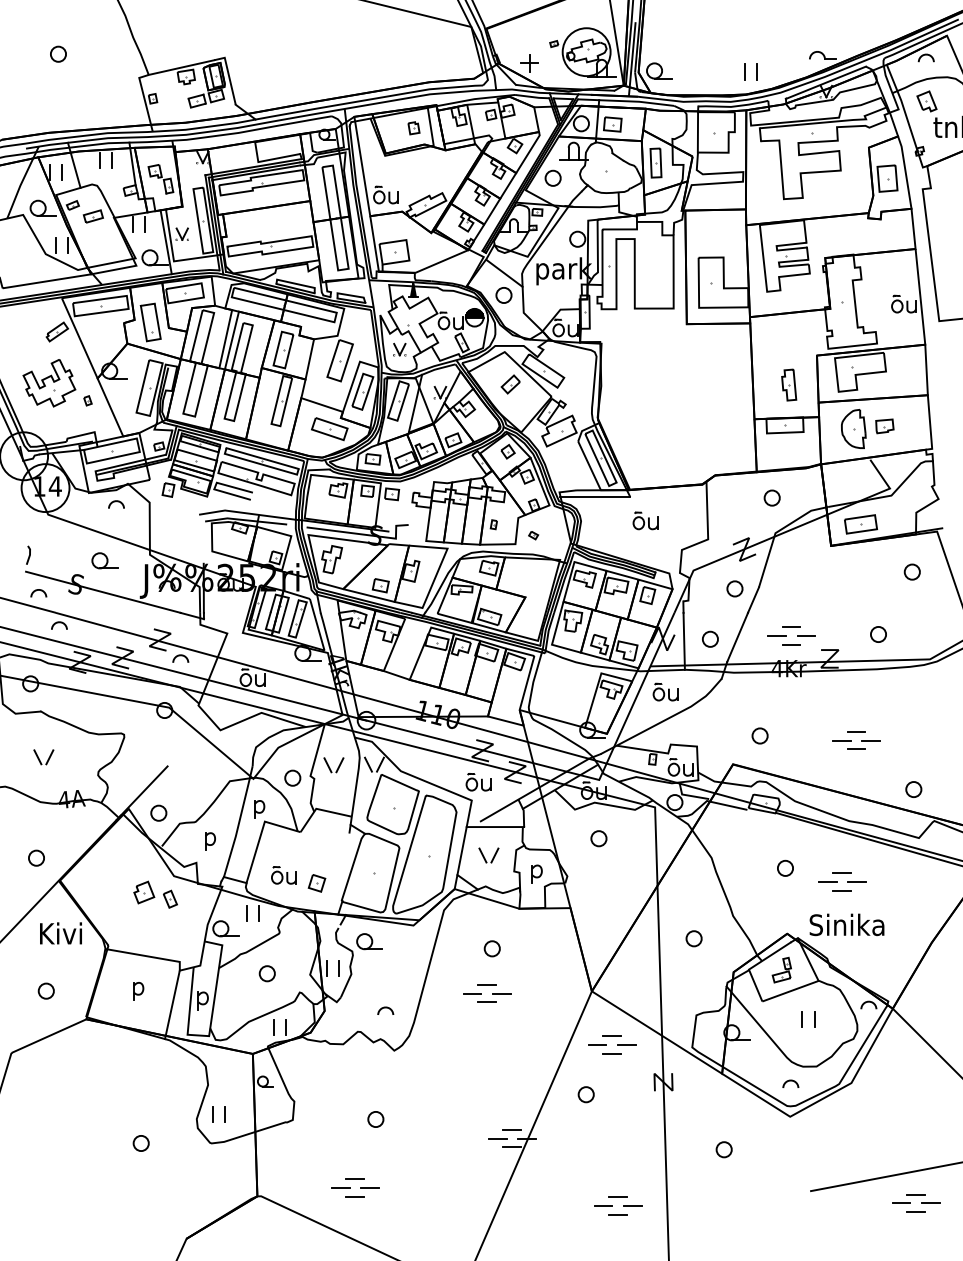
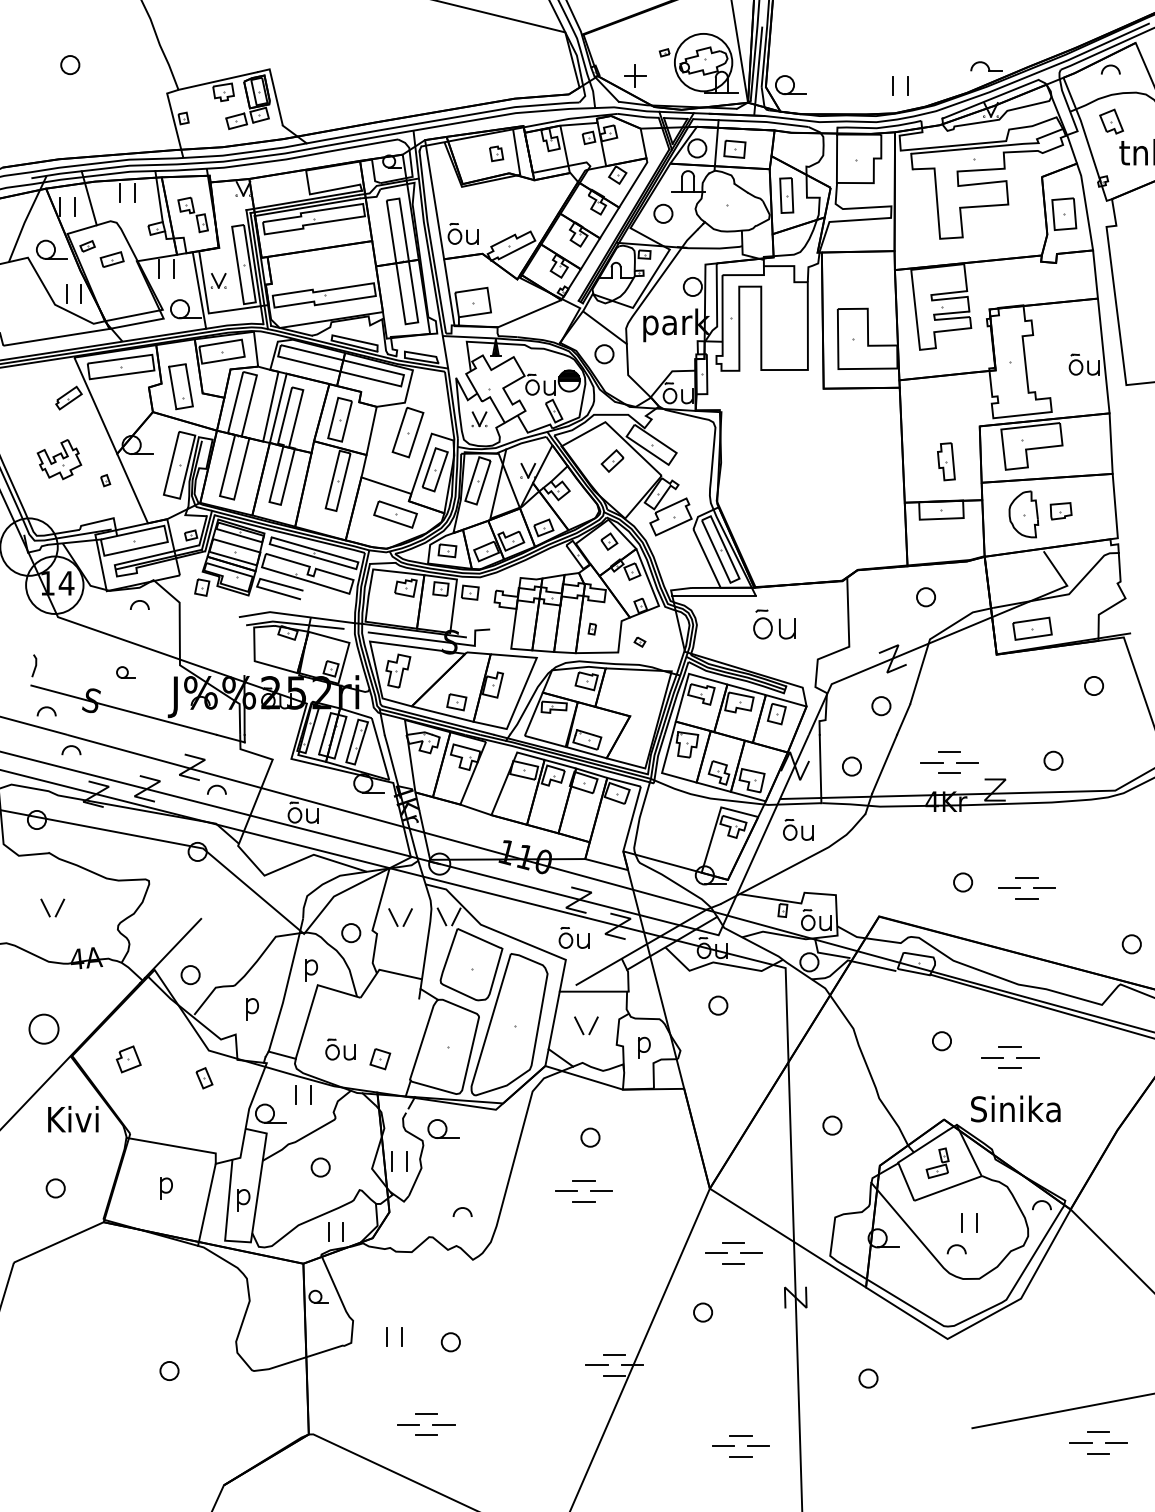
part: (49, 383) -> (59, 459), size x0.7
part: (645, 520) -> (774, 624), size x1.4
part: (104, 560) -> (125, 672), size x0.6
part: (759, 735) -> (962, 881), moved
part: (913, 789) -> (1131, 944), moved
part: (36, 857) -> (43, 1028), size x1.6
part: (144, 892) -> (129, 1059), moved
part: (790, 1083) -> (956, 1248), moved
part: (218, 1114) -> (394, 1337), moved

